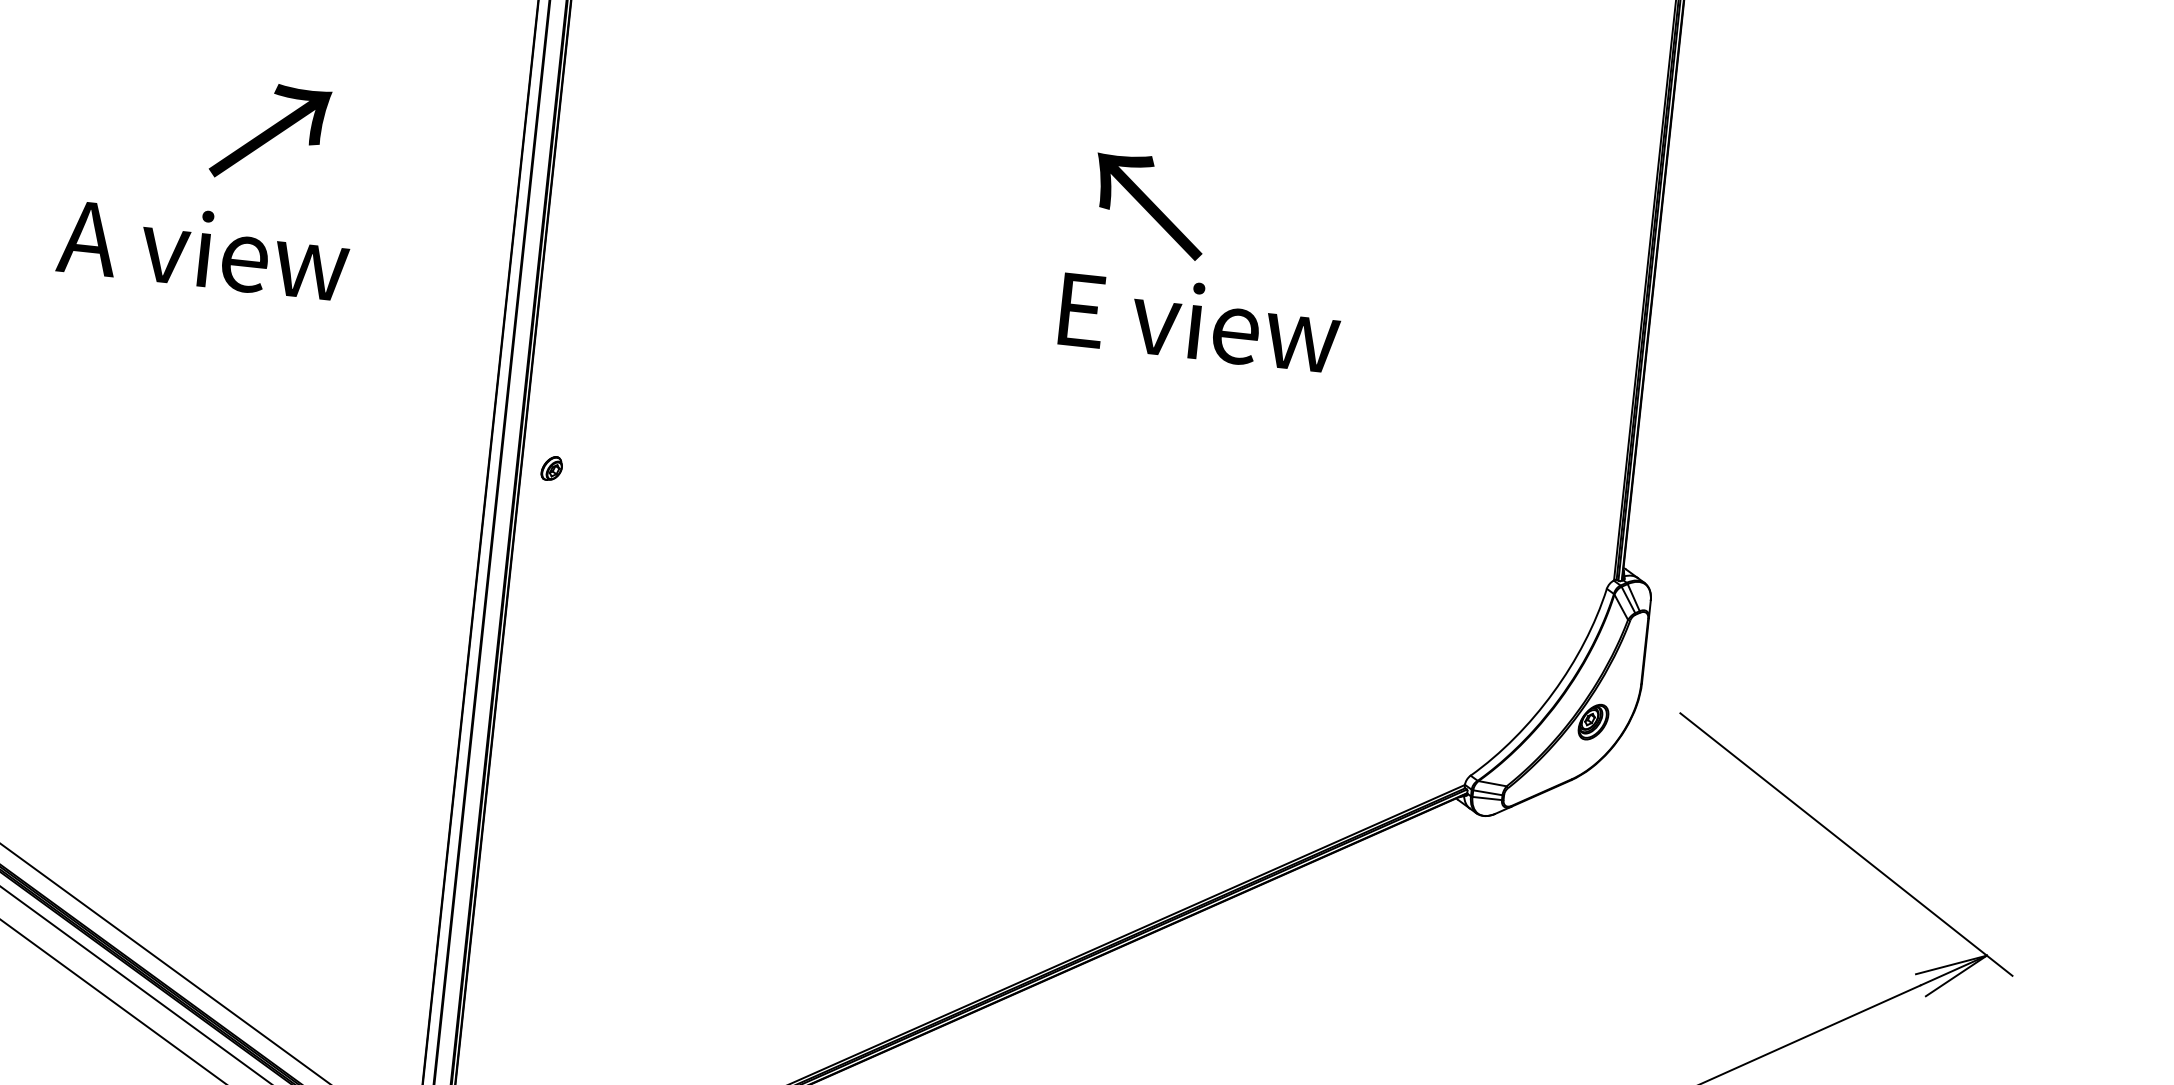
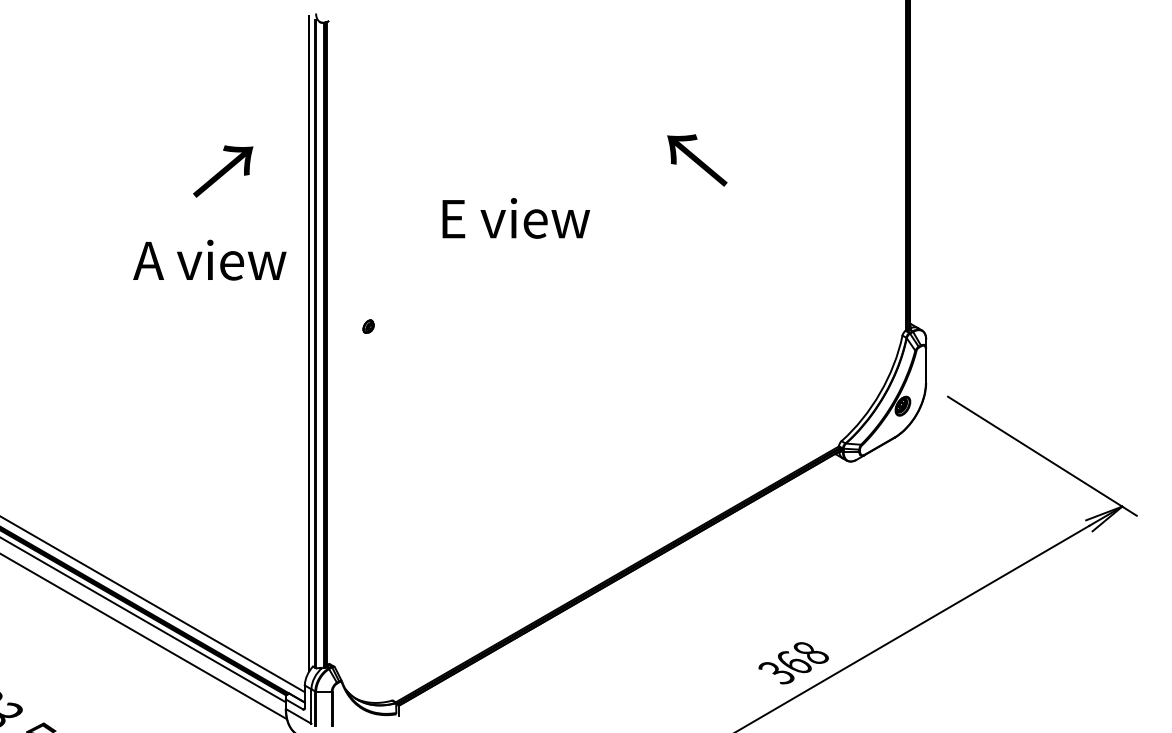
text: (270, 133) -> (223, 171), moved
text: (1150, 206) -> (697, 160), moved
text: (203, 247) -> (209, 259), moved
text: (1200, 322) -> (516, 218), moved
part: (551, 468) -> (368, 326), moved

